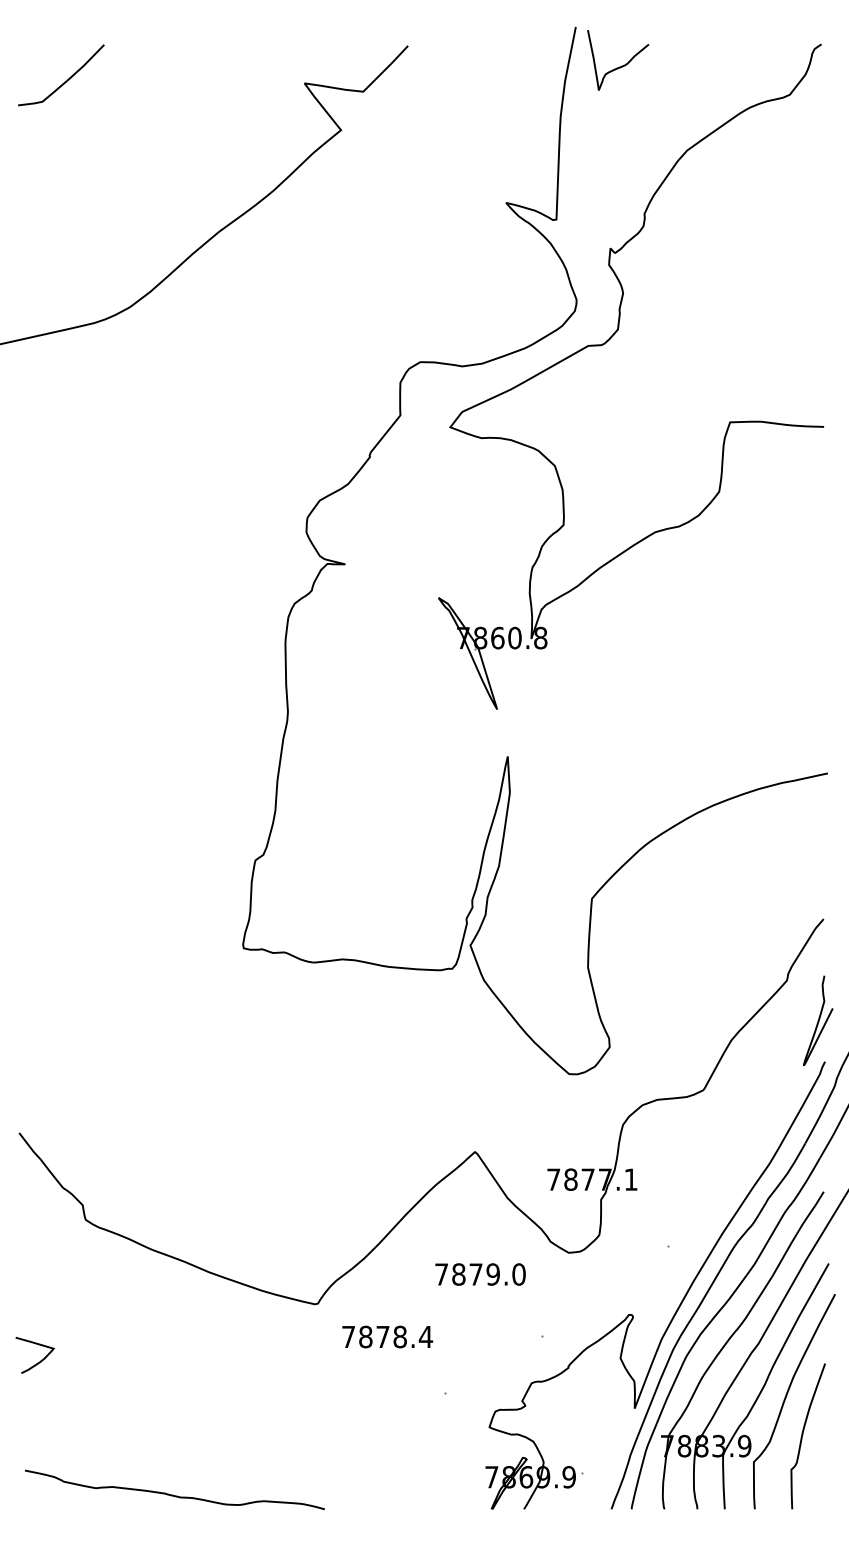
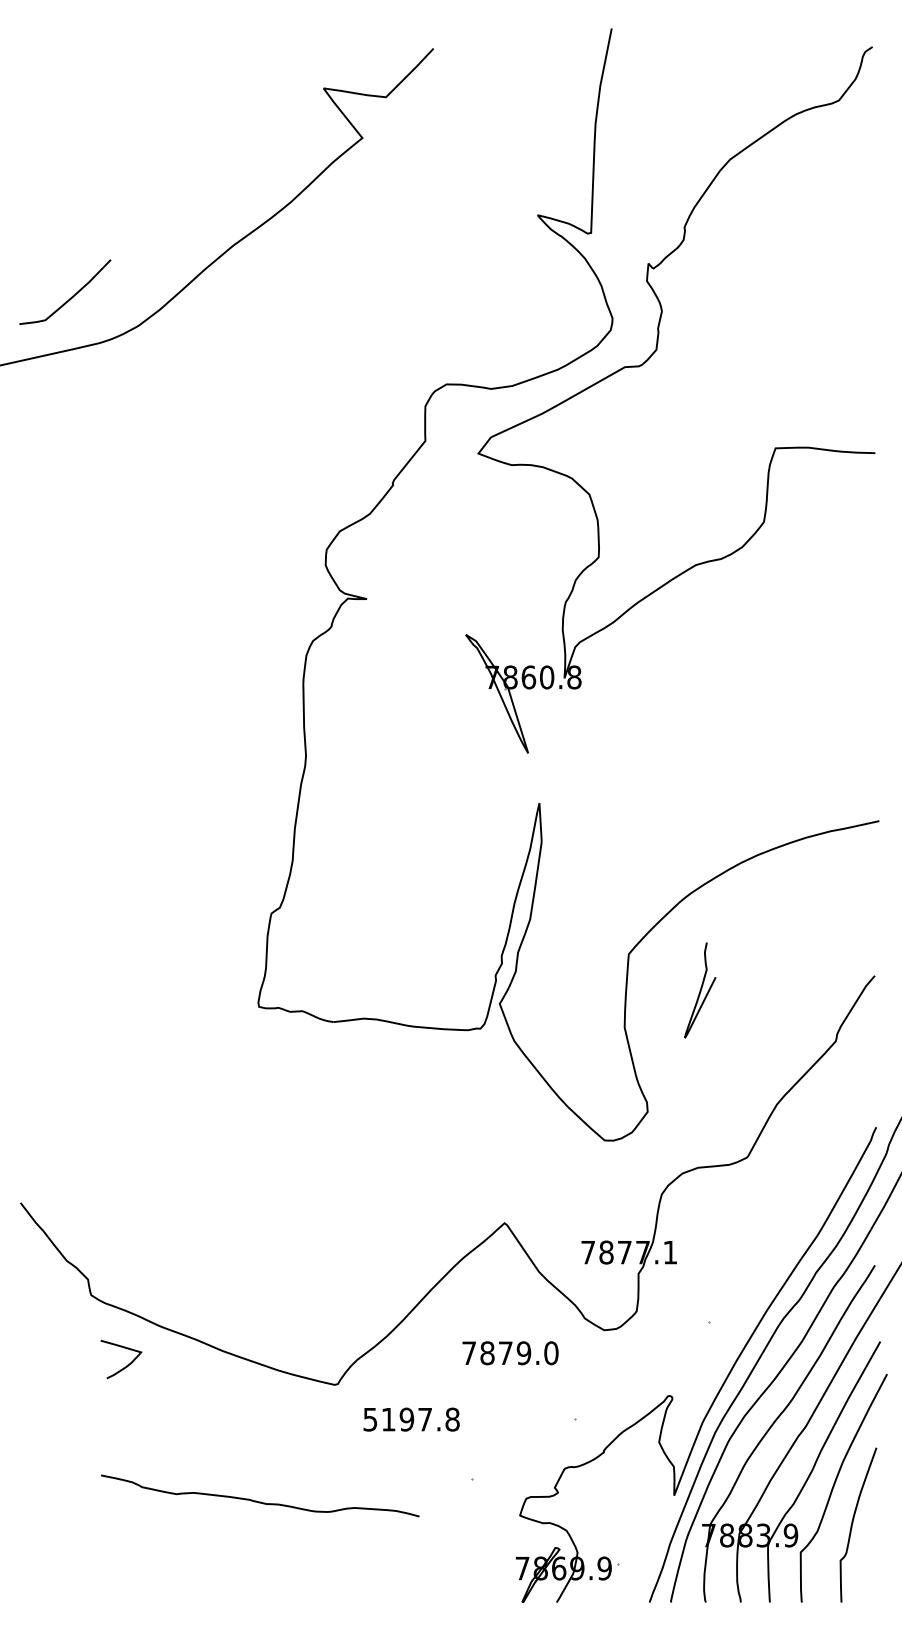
curve: (621, 65) -> (660, 69), removed
curve: (64, 81) -> (68, 298), moved
curve: (818, 1020) -> (700, 990), moved
text: (387, 1336) -> (411, 1419), 7878.4 -> 5197.8
curve: (37, 1362) -> (123, 1367), moved
curve: (173, 1494) -> (258, 1500), moved

